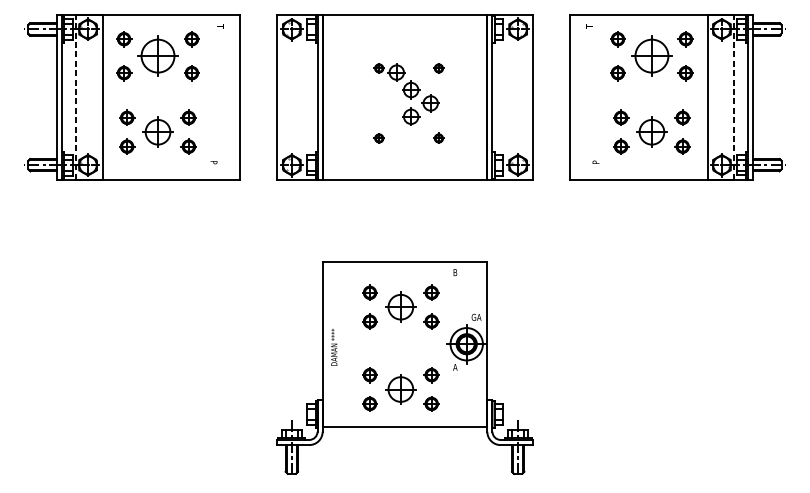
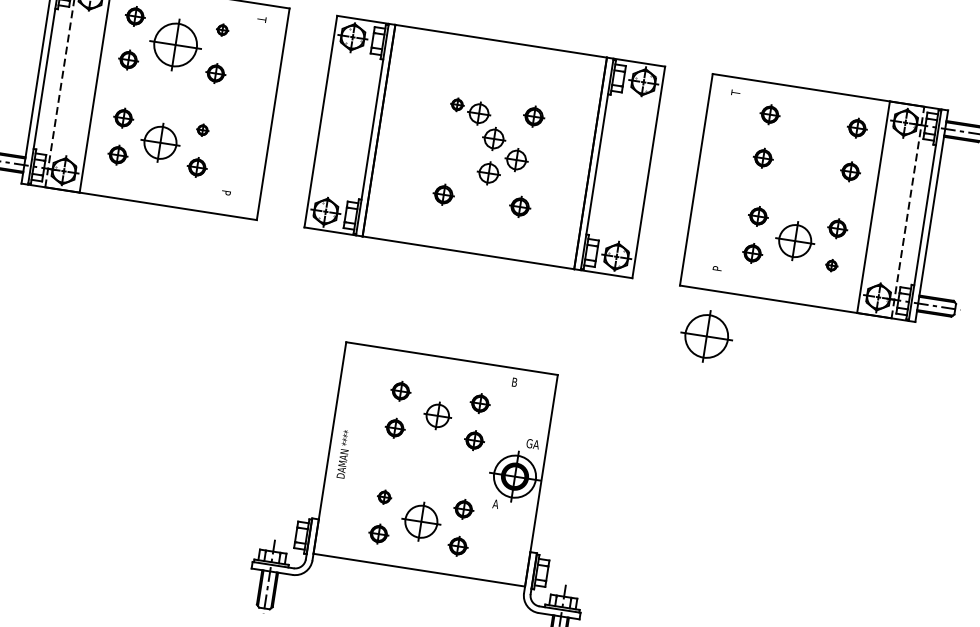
part: (191, 39) -> (221, 30), size x0.6
part: (651, 55) -> (706, 335), moved
part: (438, 68) -> (533, 116), size x1.6
part: (188, 117) -> (202, 129), size x0.6
part: (438, 137) -> (519, 205), size x1.6
part: (378, 138) -> (442, 194), size x1.6
part: (682, 146) -> (831, 265), size x0.6
part: (400, 306) -> (437, 414), size x0.7
part: (369, 375) -> (383, 497), size x0.7

